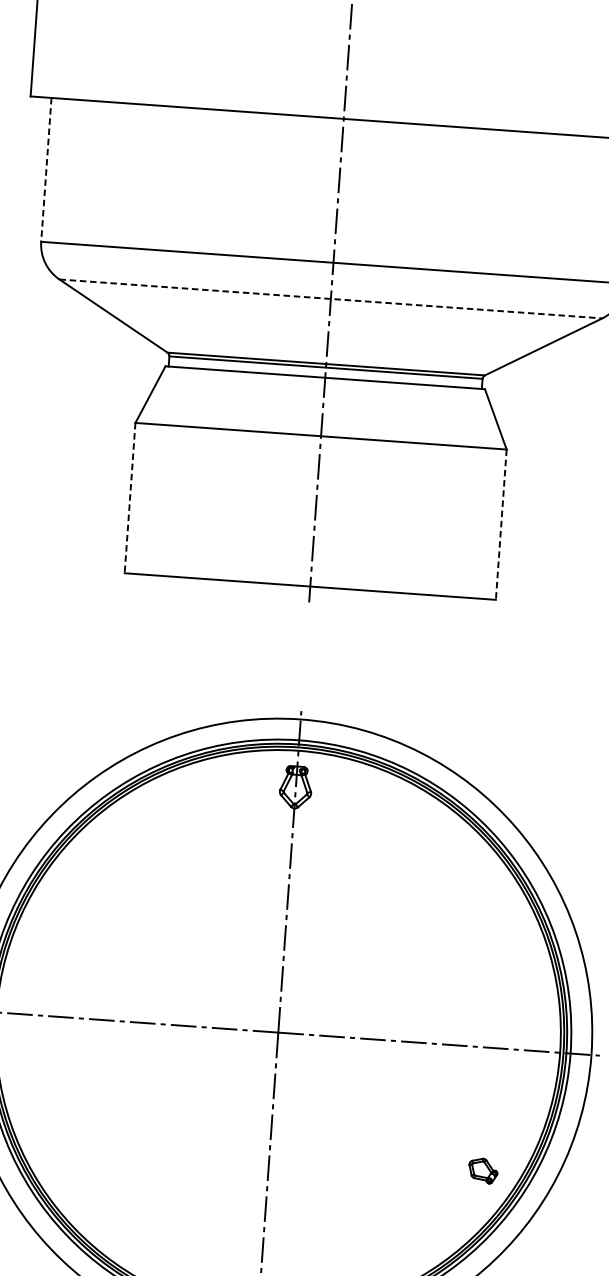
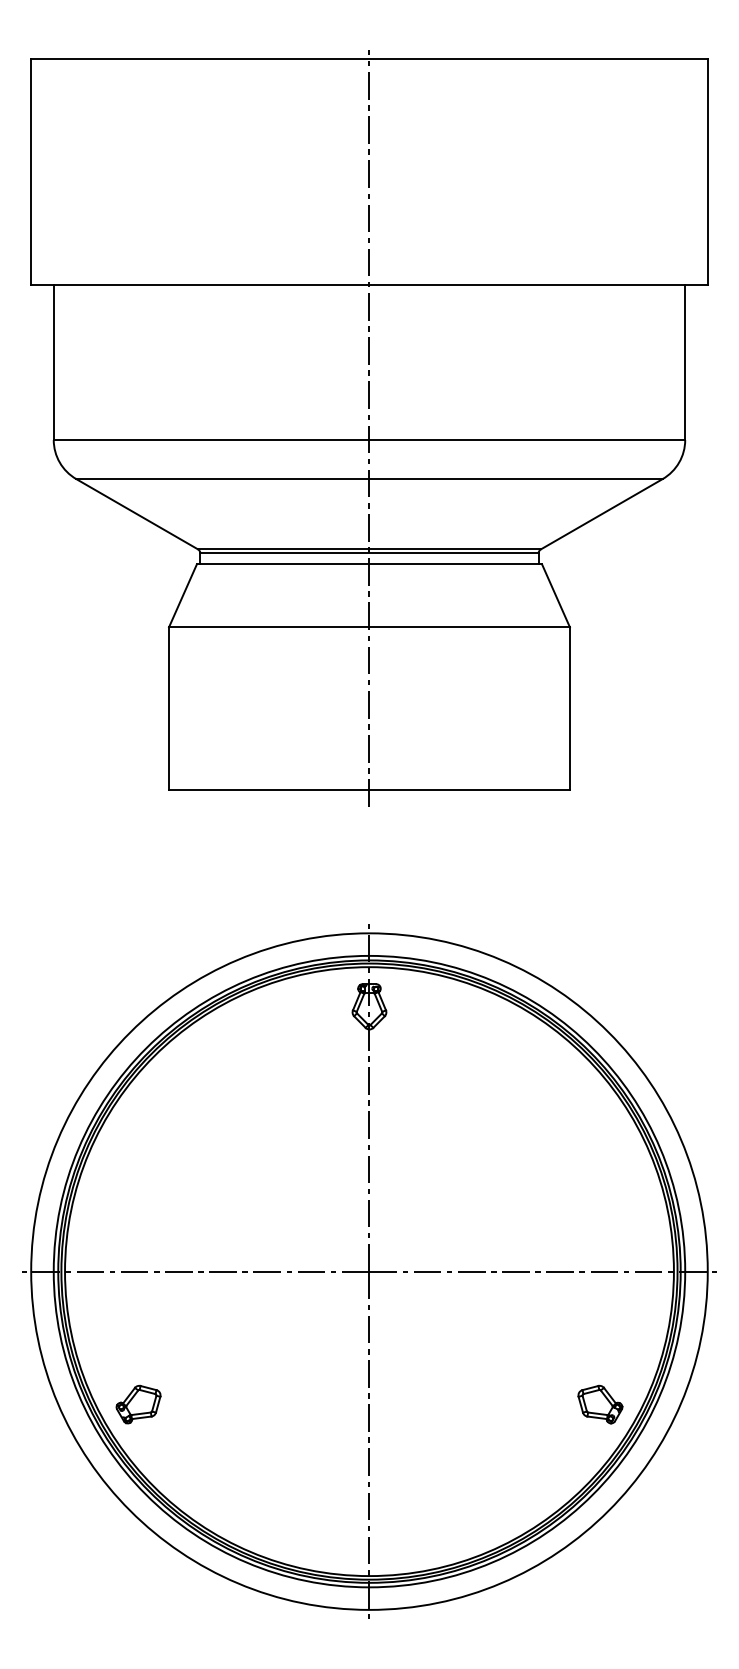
line: (46, 170) -> (53, 362), dashed -> solid
line: (330, 299) -> (369, 479), dashed -> solid
line: (130, 498) -> (169, 709), dashed -> solid
line: (500, 525) -> (569, 709), dashed -> solid
part: (55, 1140) -> (138, 1404), added
part: (483, 1170) -> (600, 1404), size x1.43

